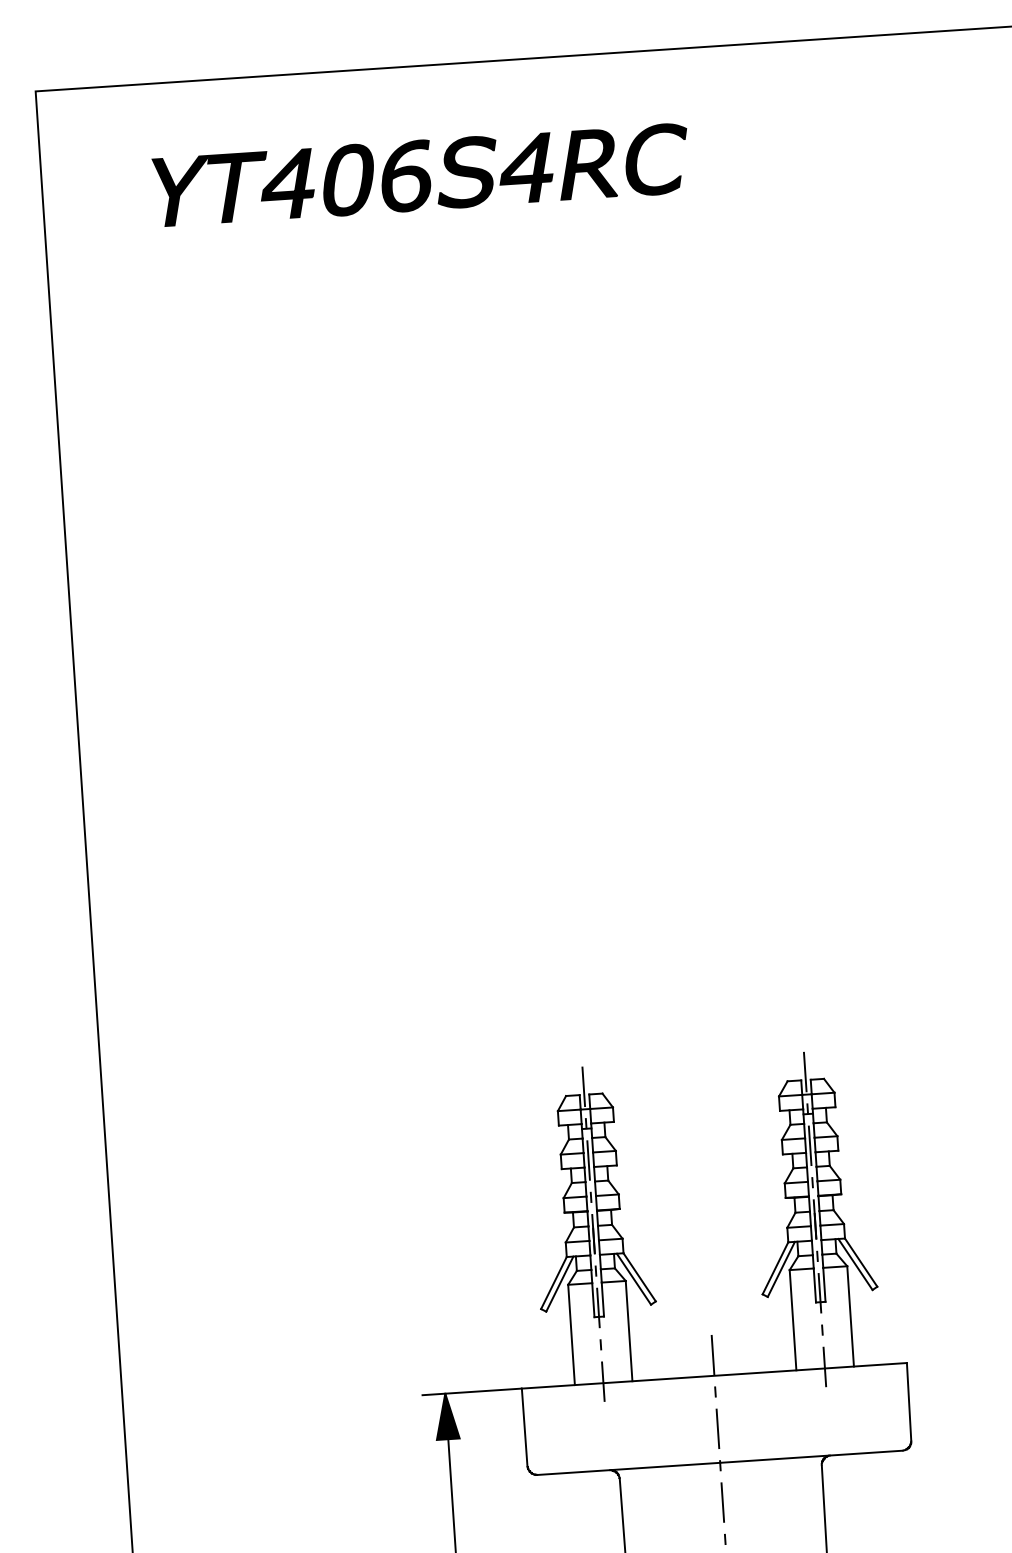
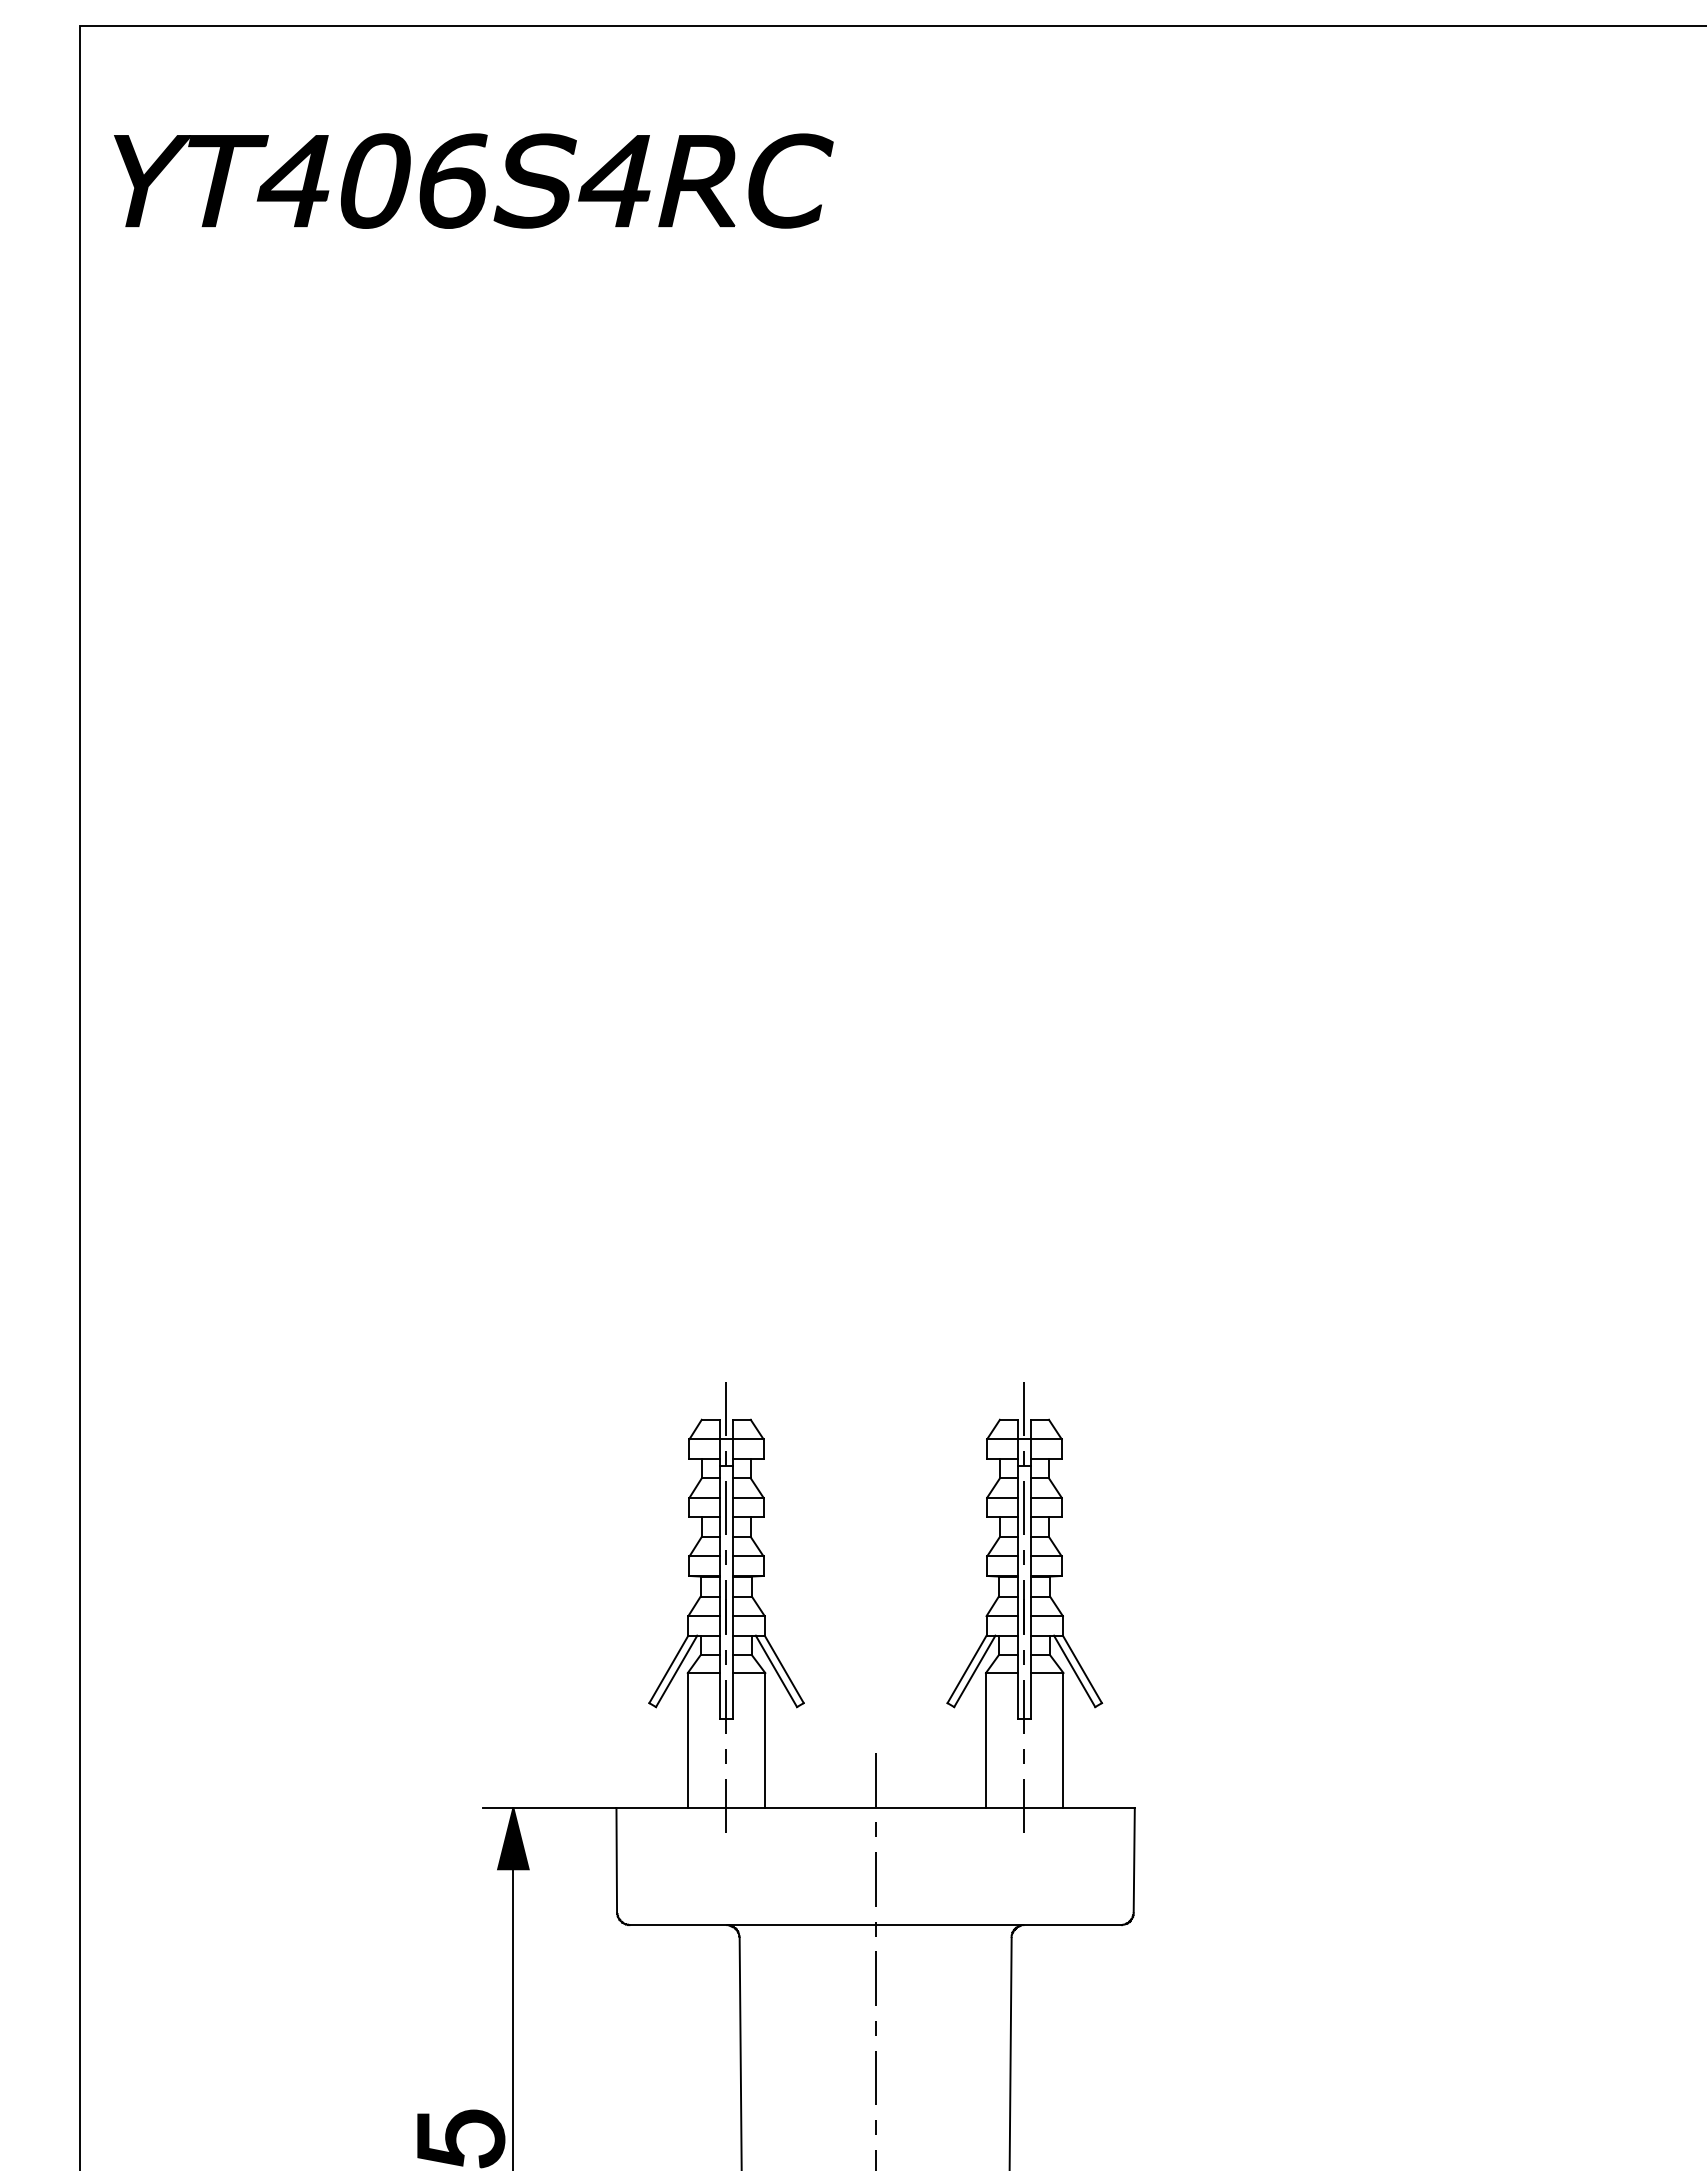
part: (421, 174) -> (473, 180), moved

